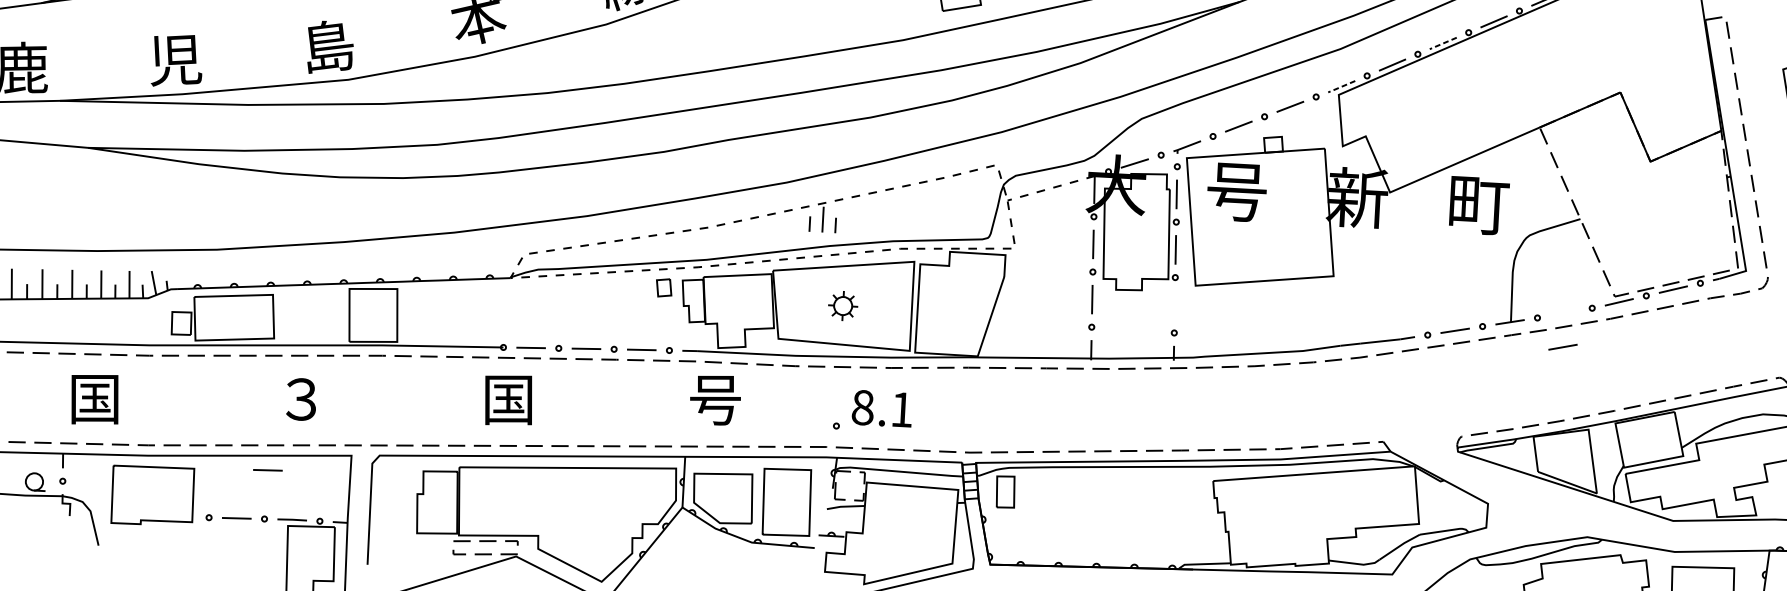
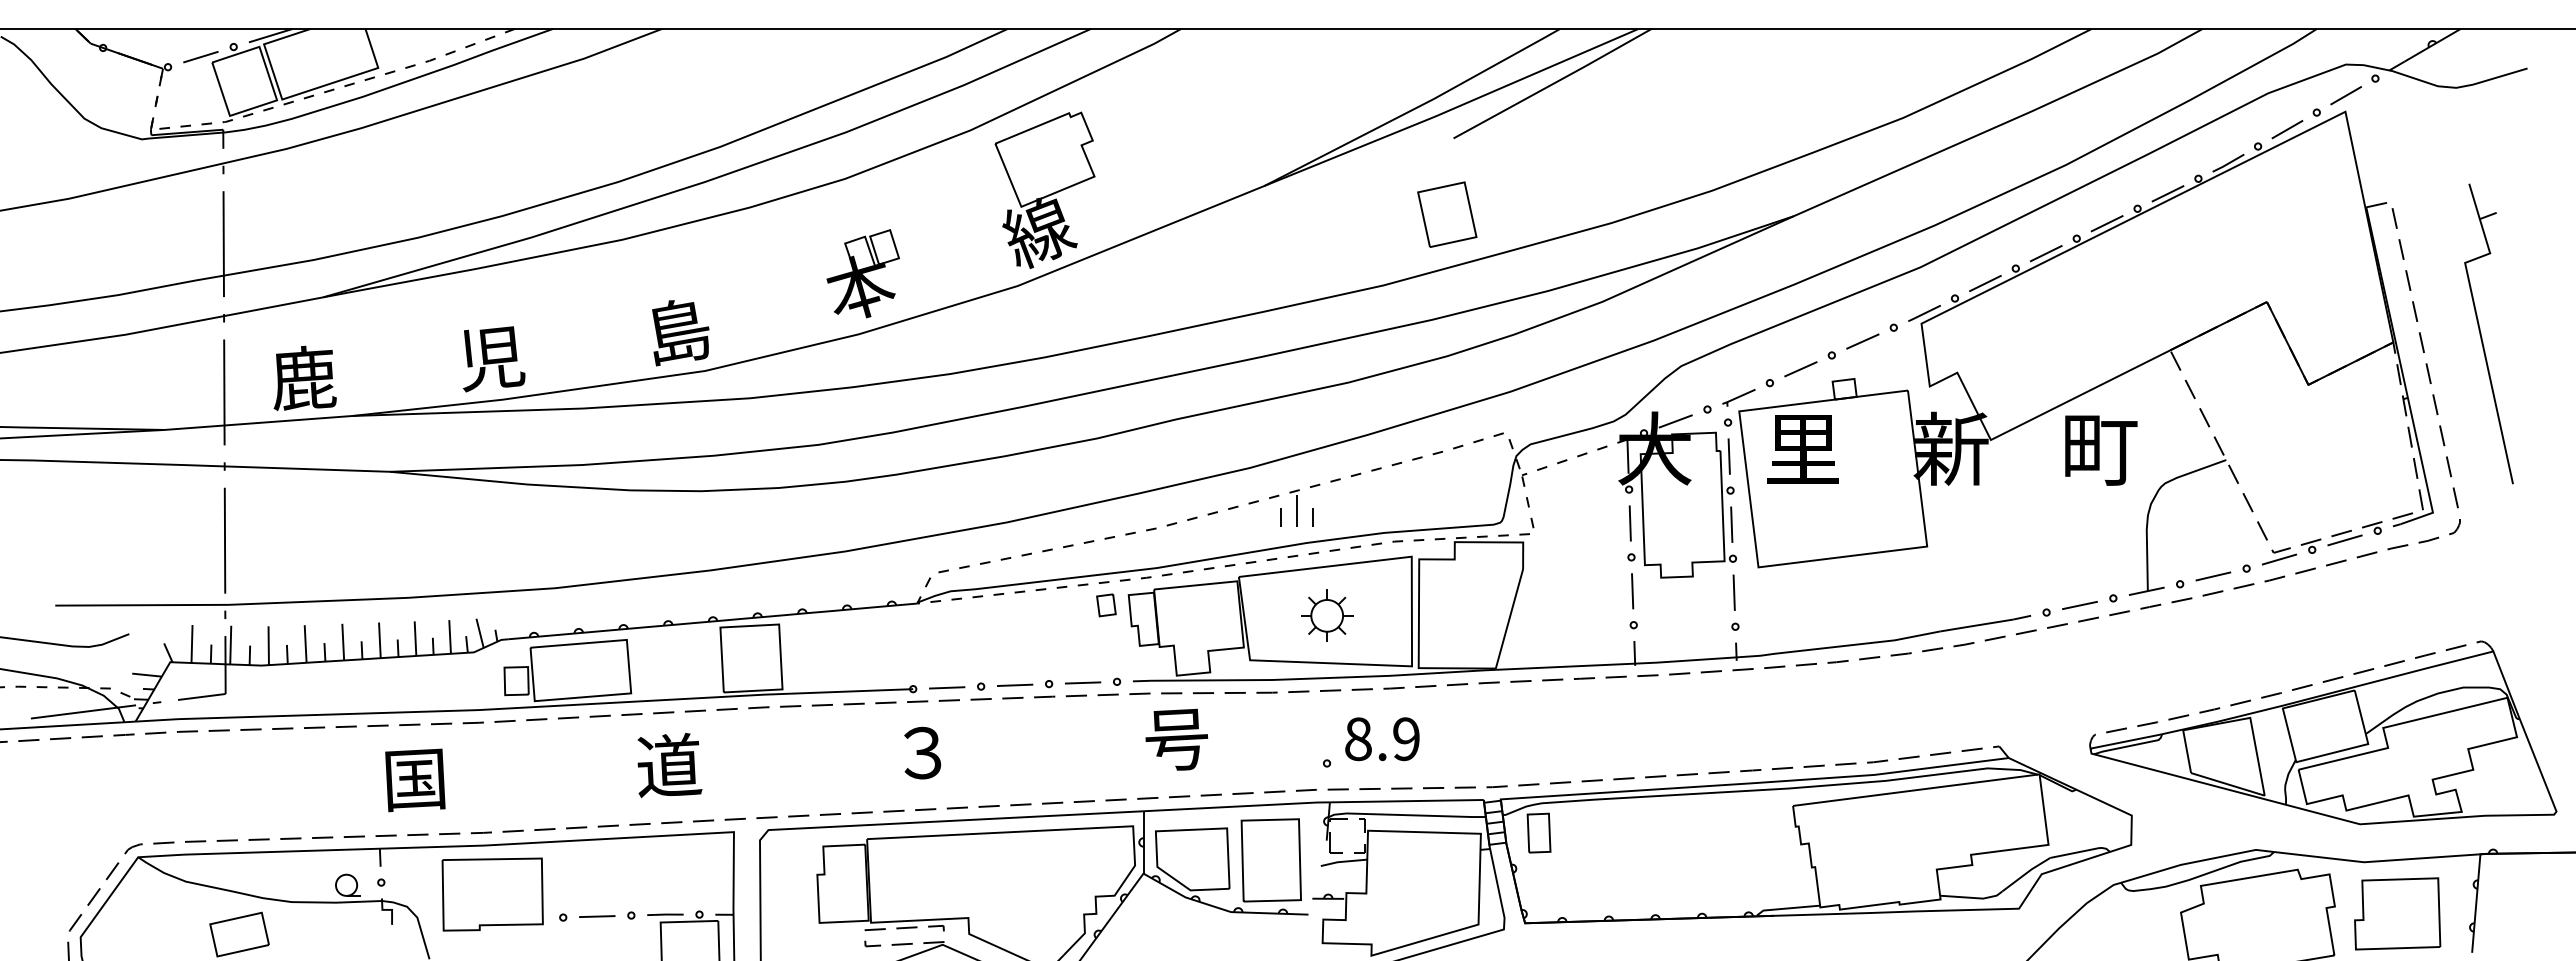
line: (1442, 43) -> (2045, 253), dashed -> solid
line: (1341, 86) -> (1924, 313), dashed -> solid
text: (1236, 191) -> (1802, 449), 号 -> 里
part: (843, 305) -> (1327, 615), size x1.43
line: (1174, 305) -> (1733, 592), added
line: (1563, 347) -> (2213, 576), moved
text: (302, 398) -> (669, 765), ３ -> 道
text: (509, 400) -> (923, 753), 国 -> ３
text: (902, 410) -> (1406, 739), 8.1 -> 8.9
line: (268, 470) -> (632, 855), removed

